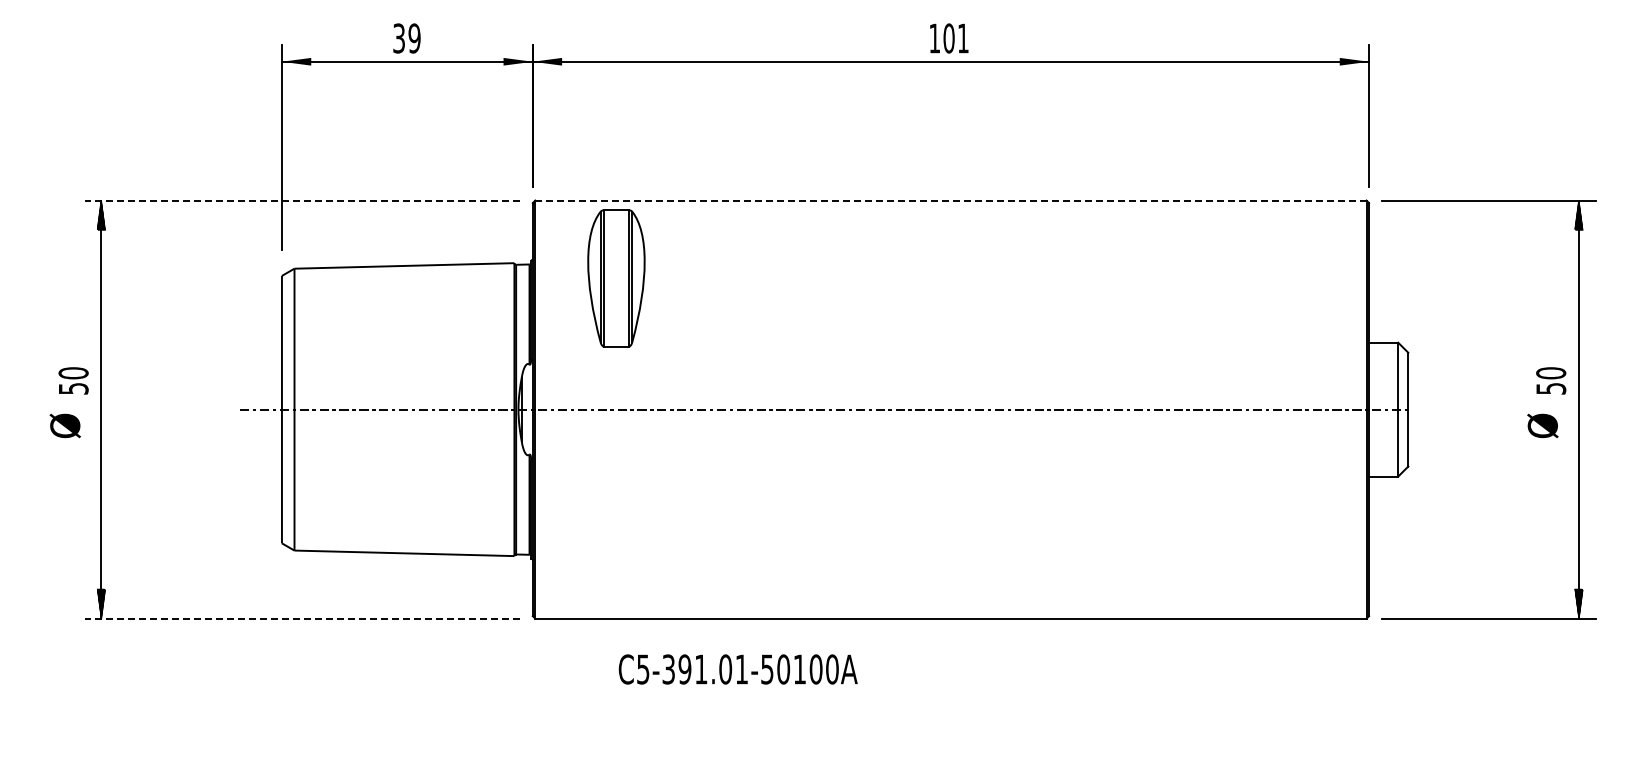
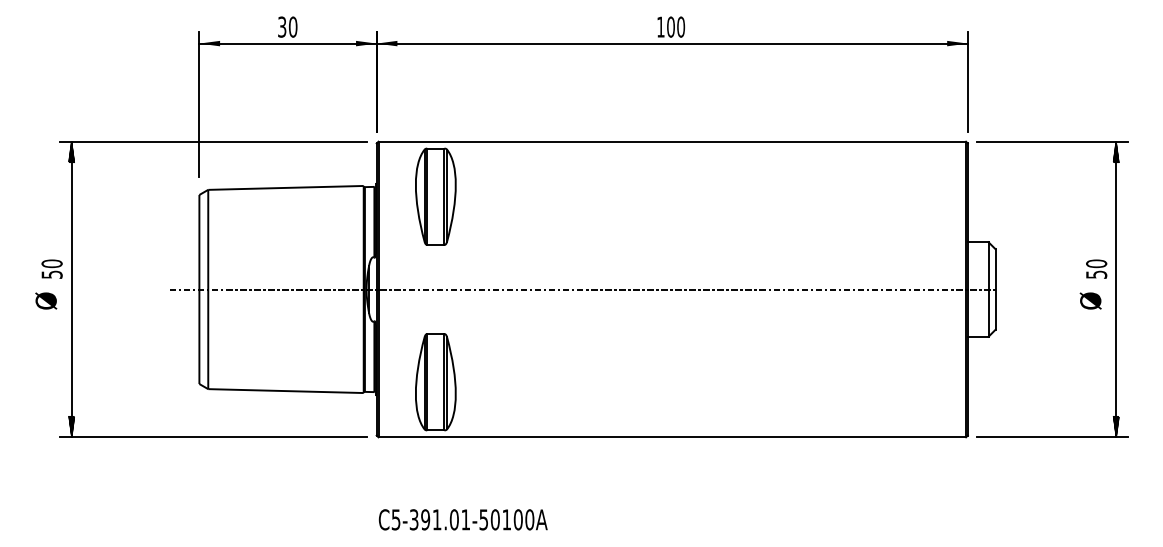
text: (414, 38) -> (293, 27), 39 -> 30
text: (962, 38) -> (680, 27), 101 -> 100
line: (301, 200) -> (213, 141), dashed -> solid
line: (950, 200) -> (671, 141), dashed -> solid
part: (616, 540) -> (435, 382), added
line: (301, 618) -> (213, 437), dashed -> solid
text: (737, 669) -> (462, 519), moved

